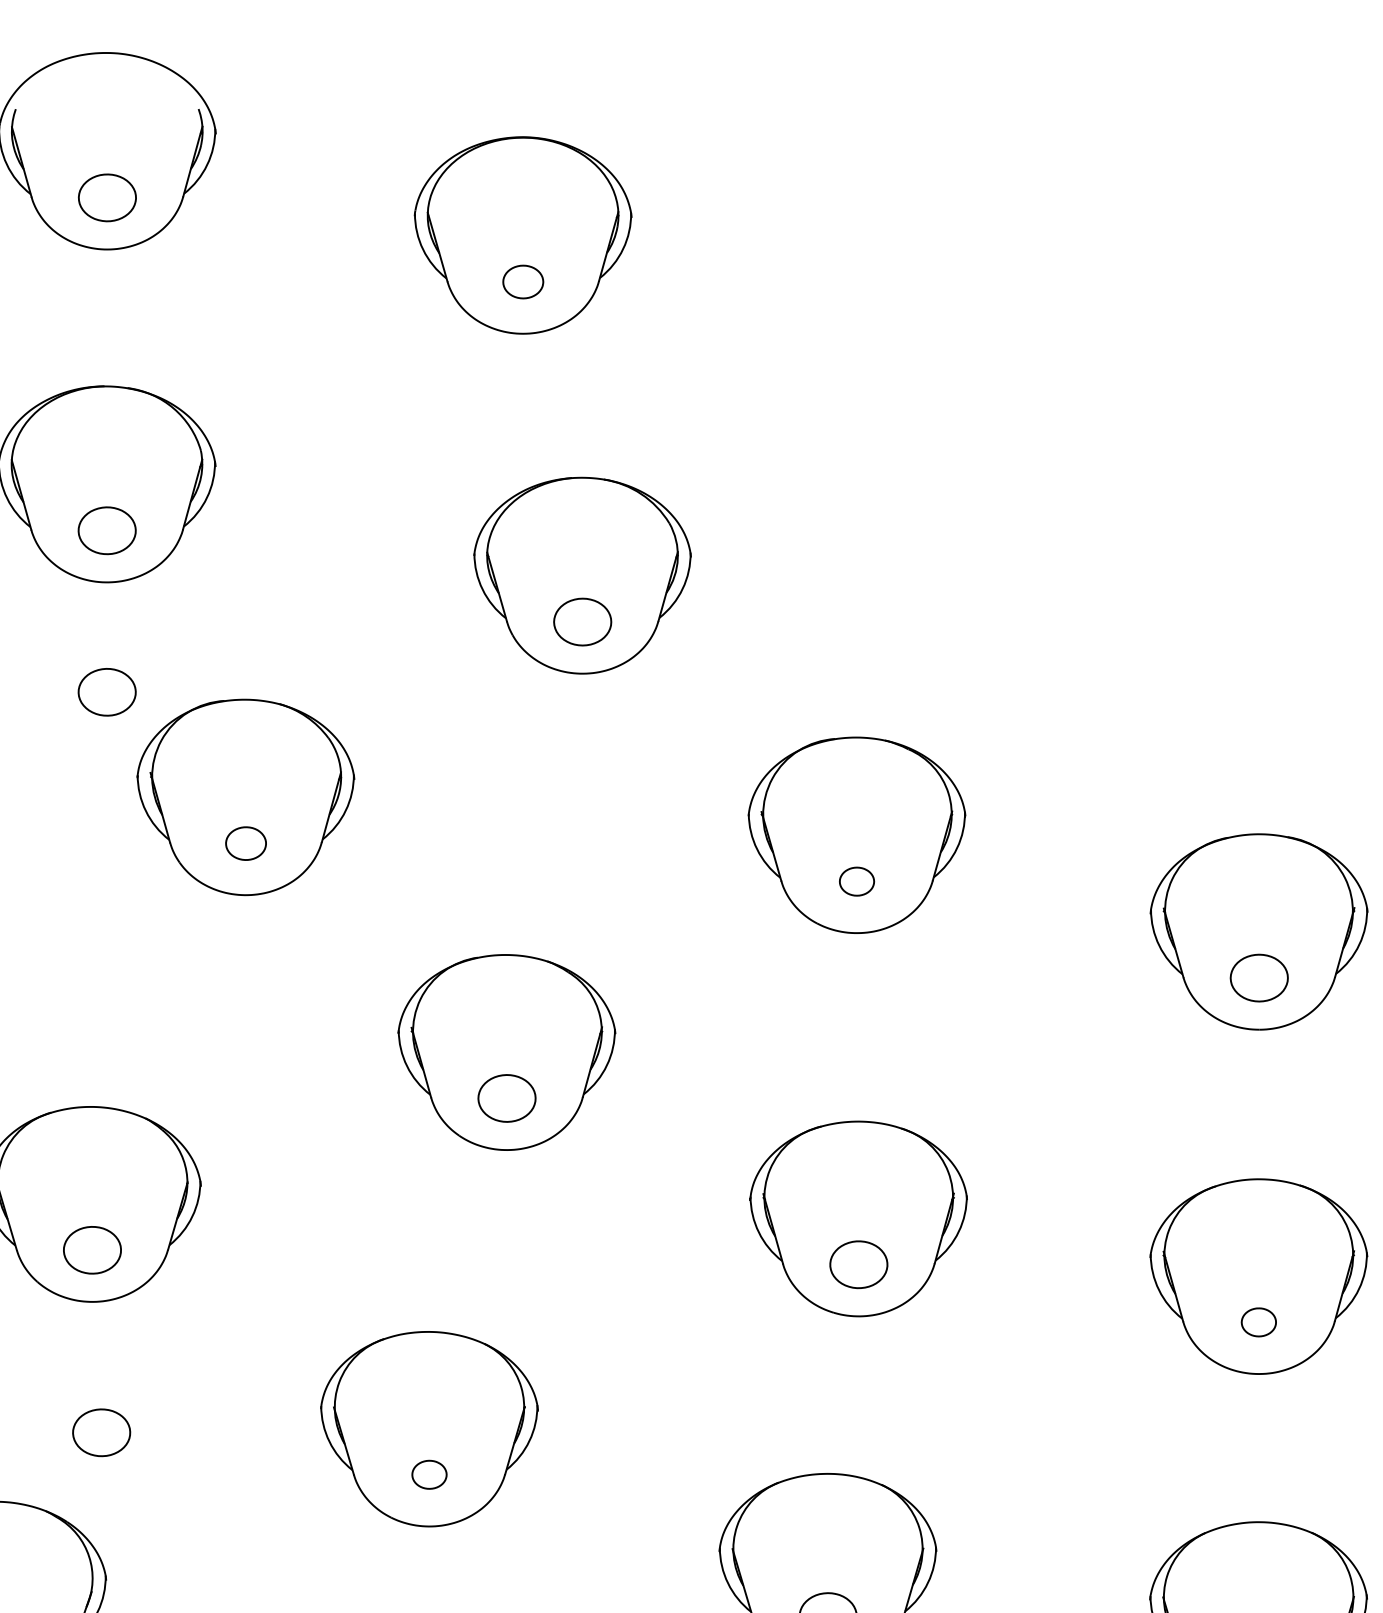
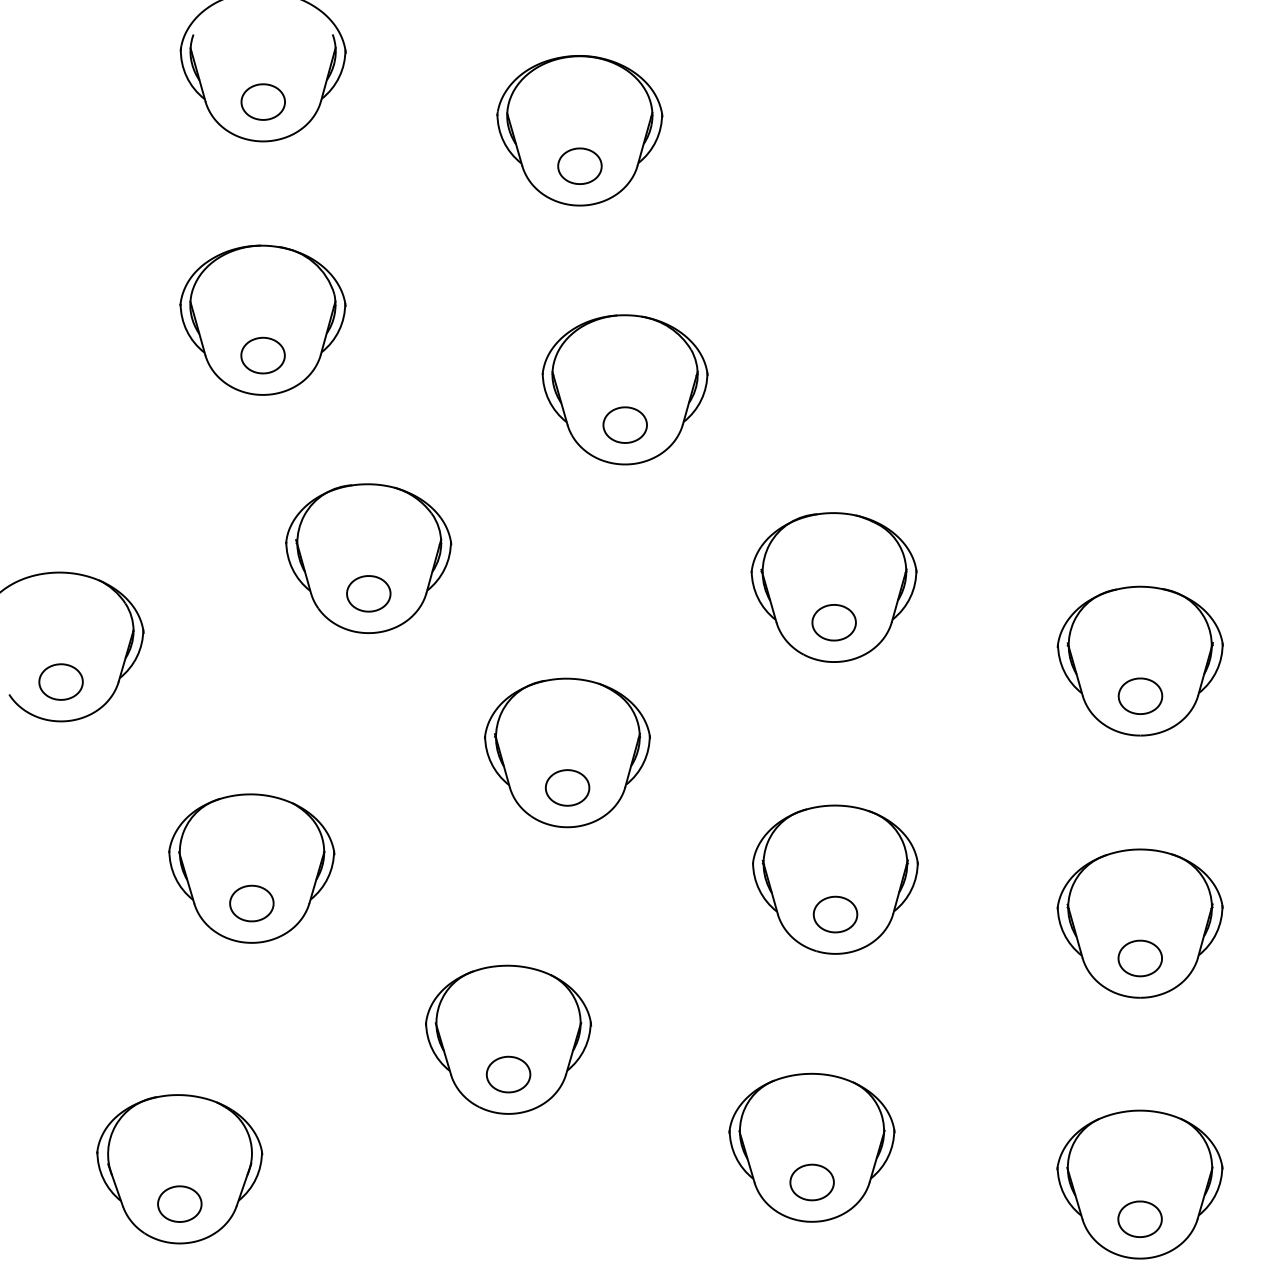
part: (522, 281) -> (579, 165), size x1.43
part: (106, 692) -> (262, 478), removed
part: (245, 843) -> (368, 593), size x1.43
part: (856, 881) -> (833, 622), size x1.67
part: (1258, 1322) -> (1139, 958), size x1.67
part: (101, 1432) -> (258, 1042), removed
part: (429, 1474) -> (508, 1074), size x1.67

